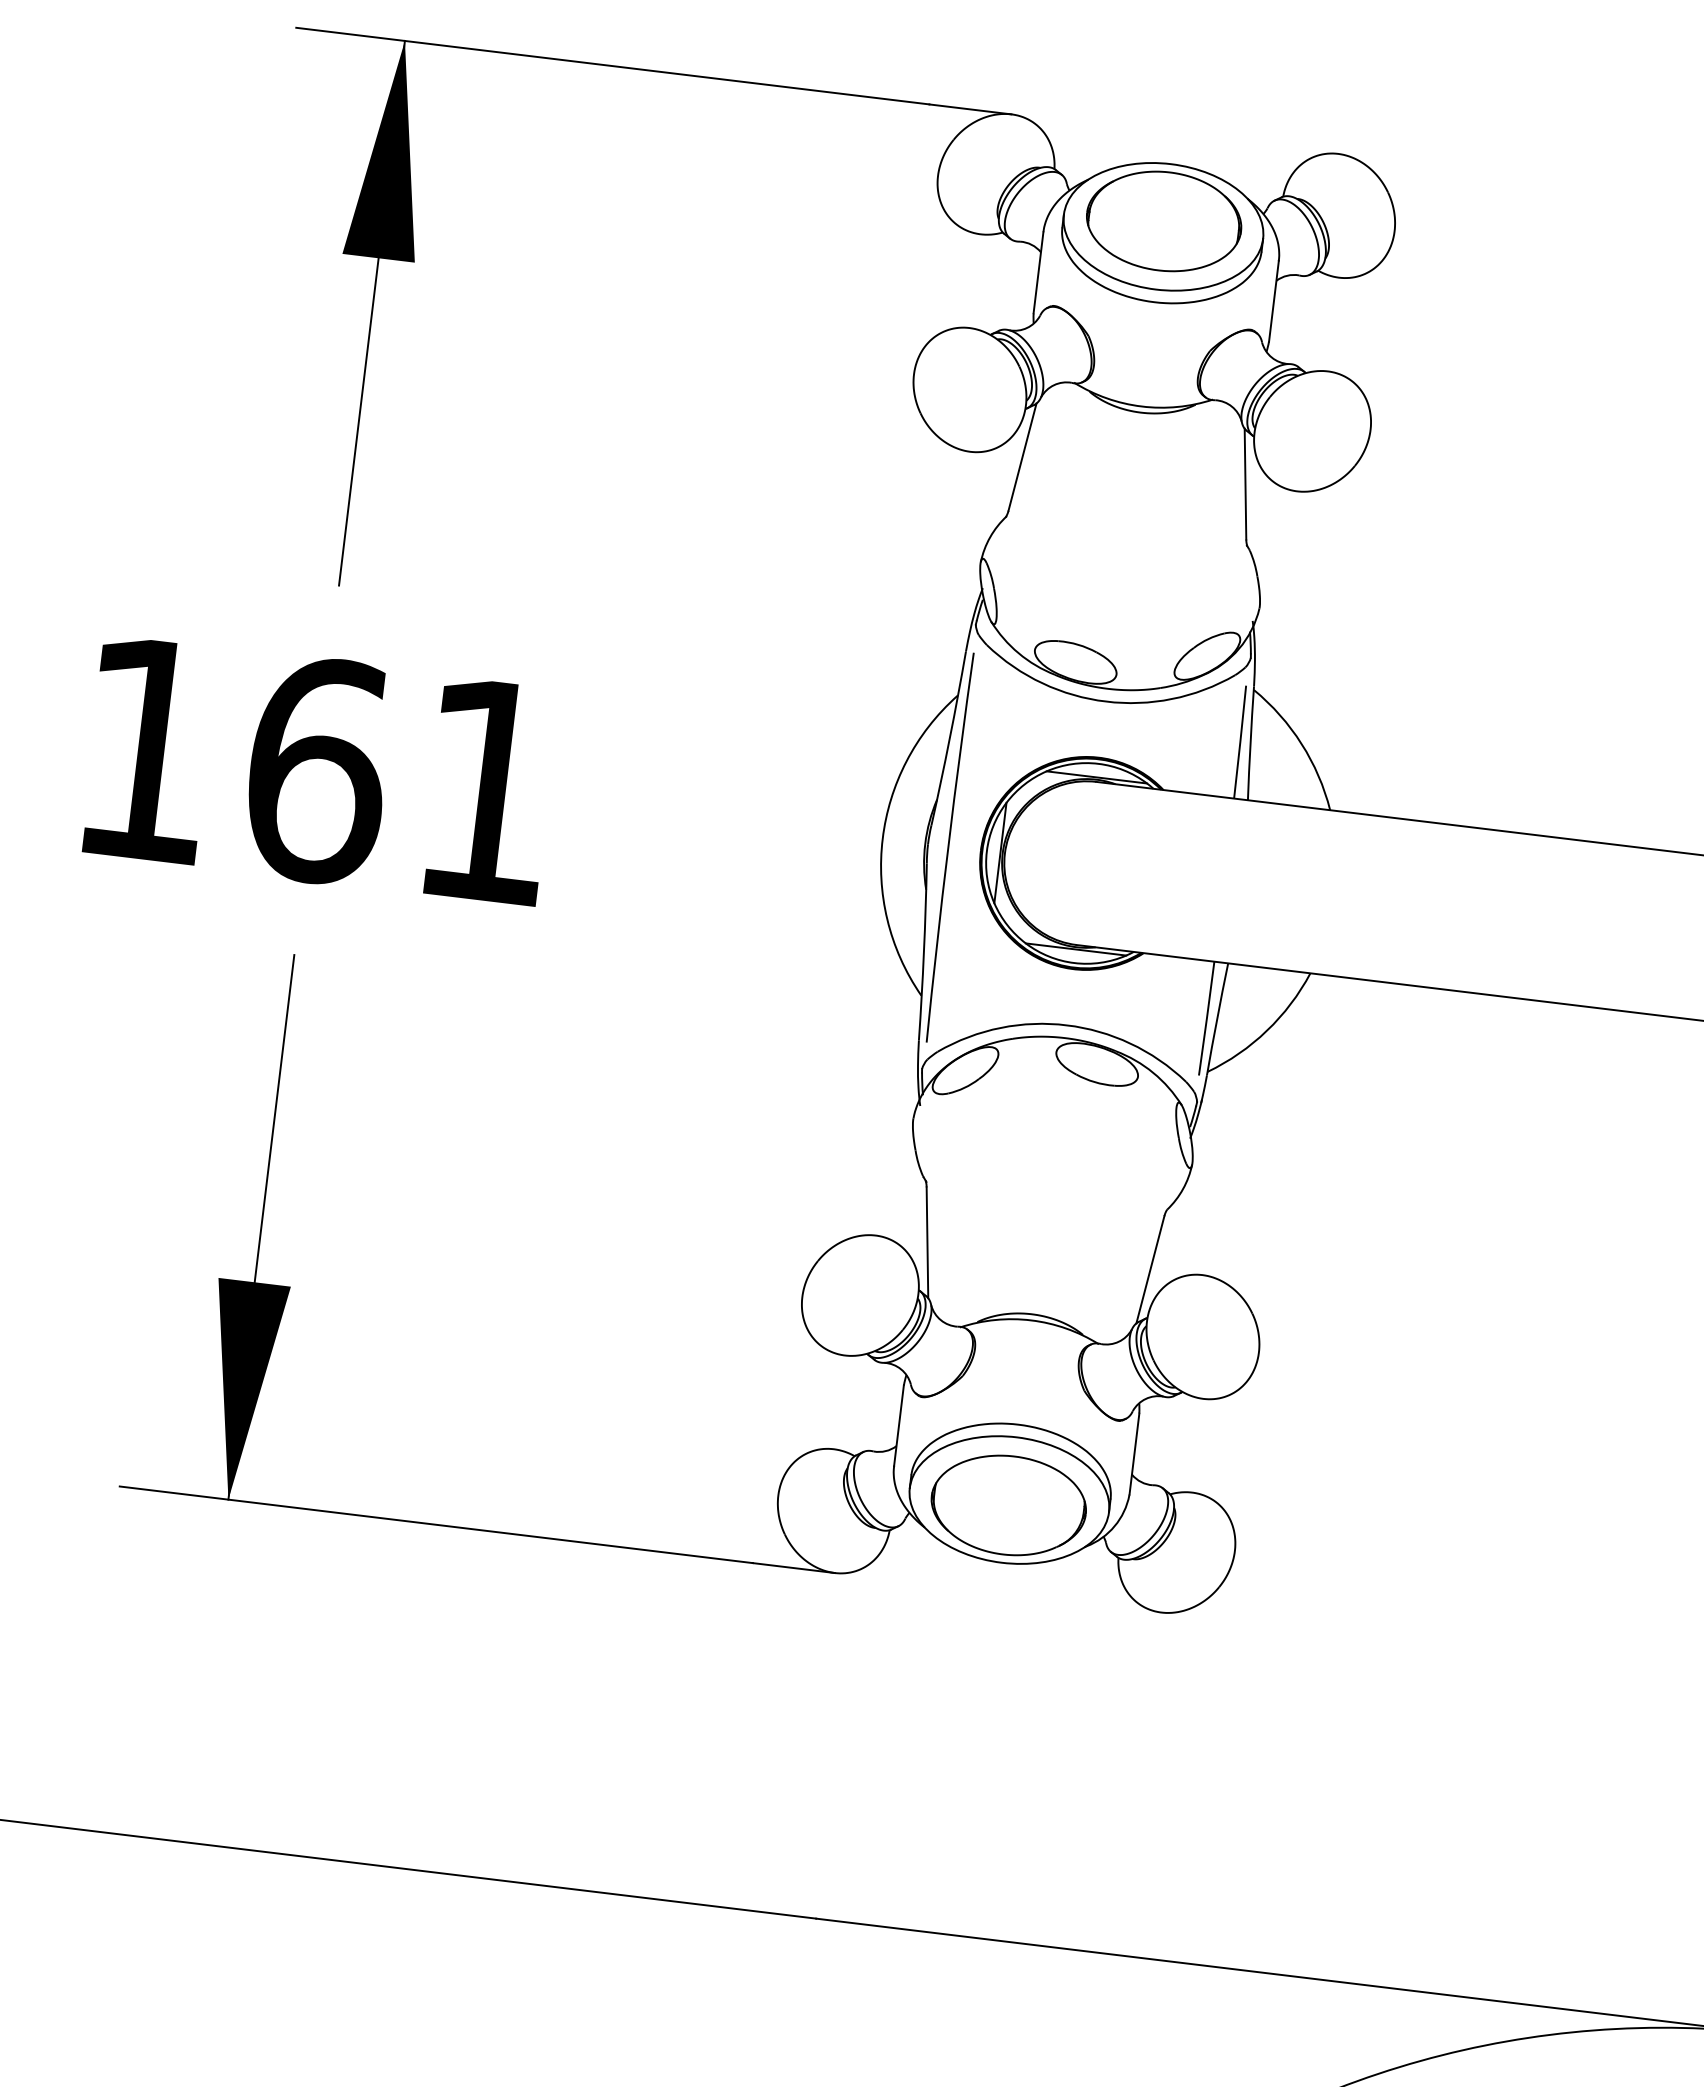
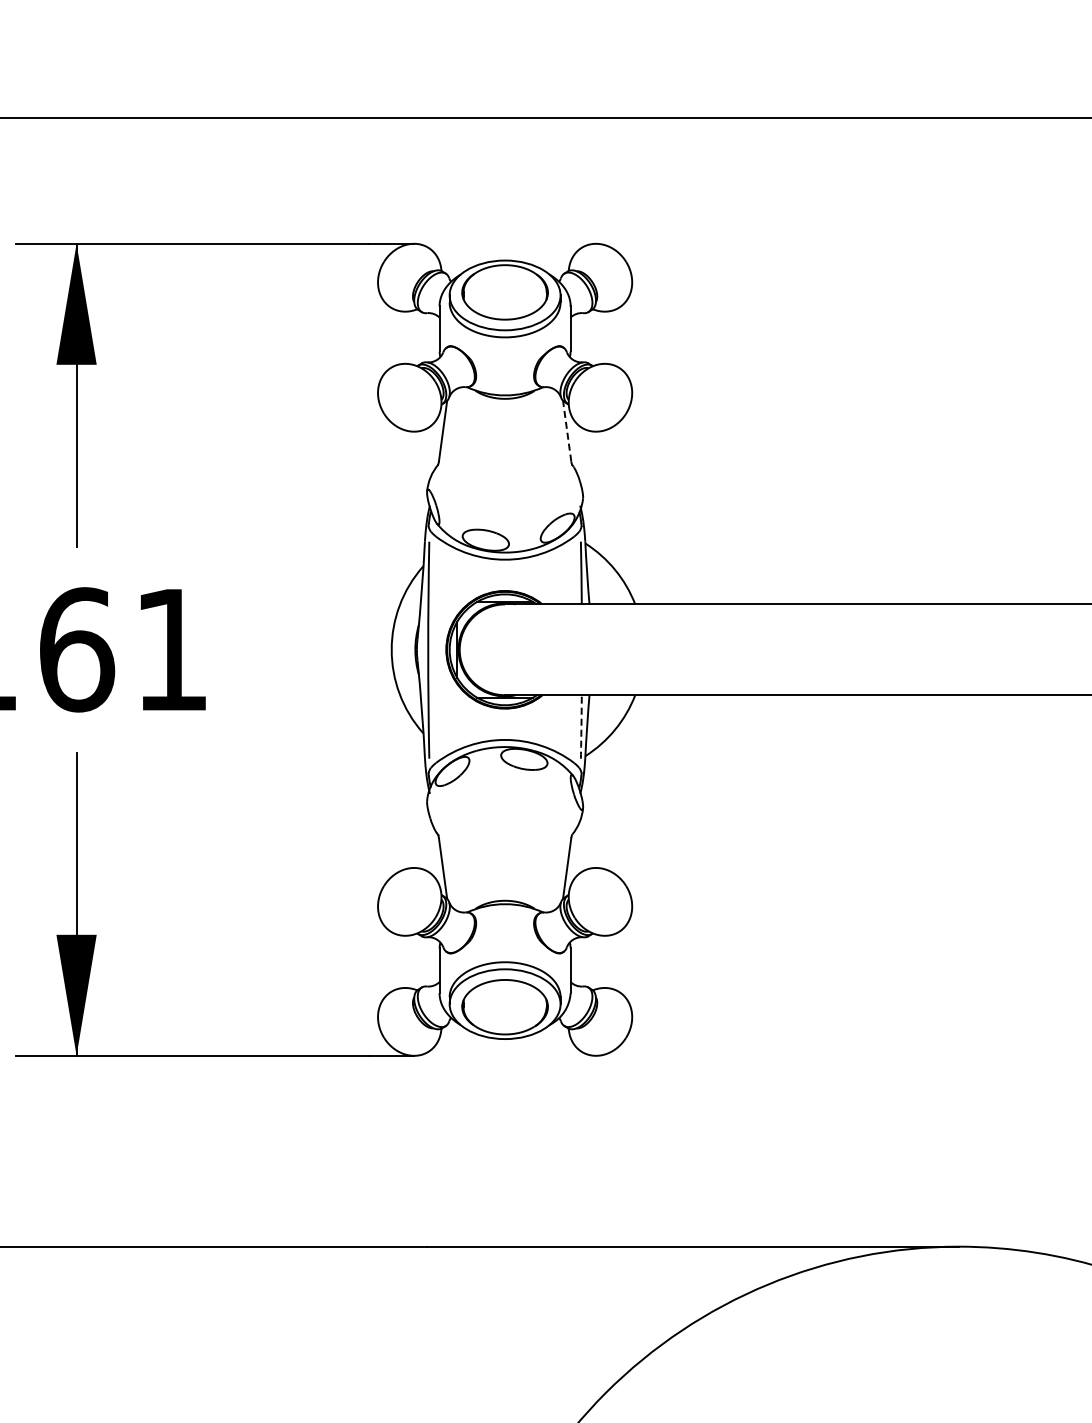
line: (1245, 484) -> (567, 431), solid -> dashed
arc: (1207, 1017) -> (581, 726), solid -> dashed

